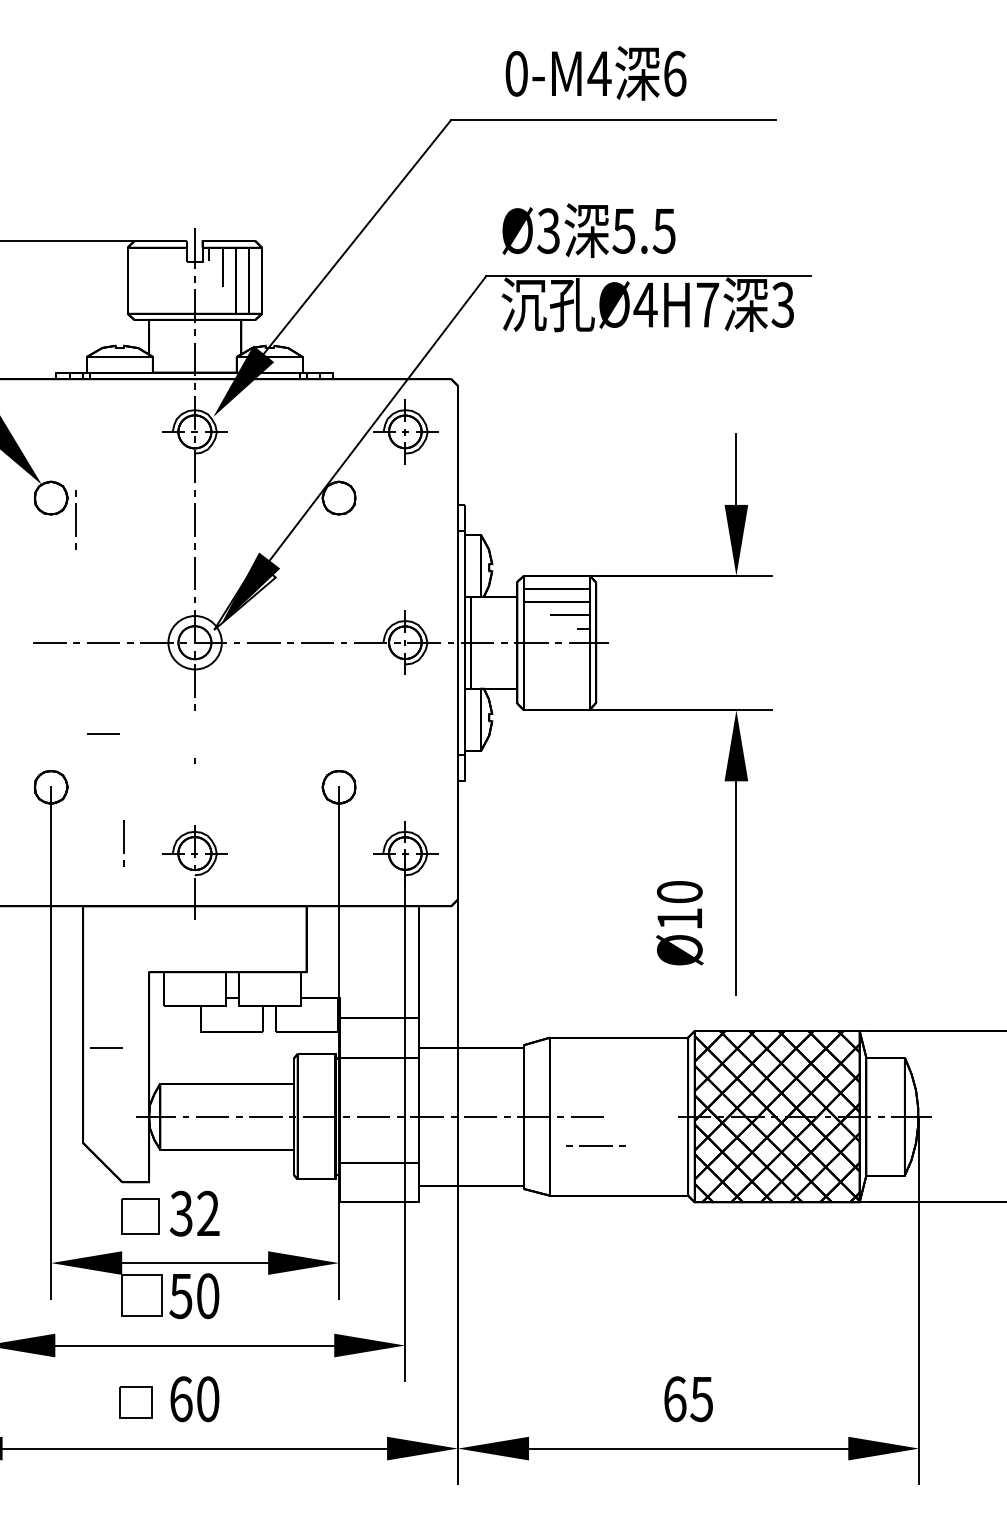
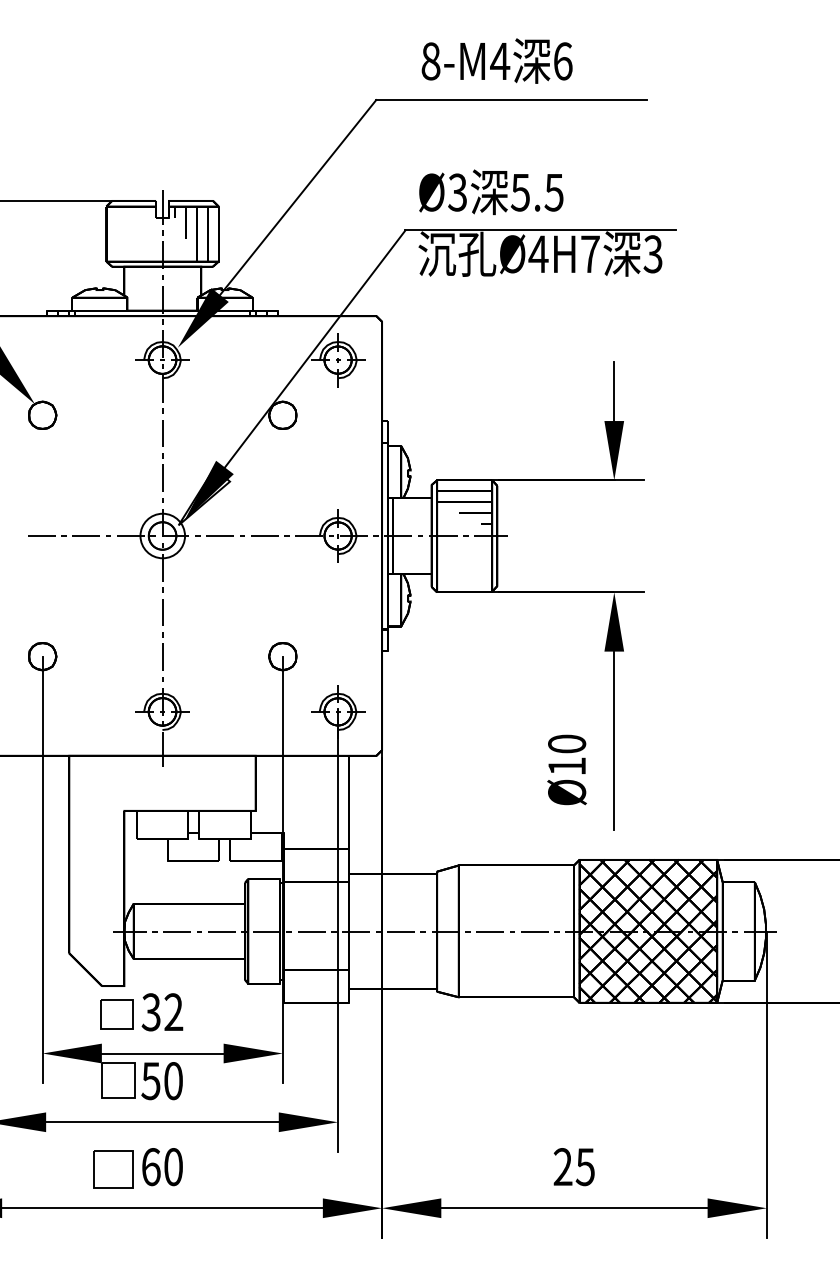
text: (516, 73) -> (430, 61), 0-M4 -> 8-M4
line: (75, 519) -> (62, 433), removed
line: (103, 733) -> (86, 611), removed
line: (194, 734) -> (162, 612), added
line: (123, 843) -> (162, 662), moved
line: (106, 1047) -> (88, 873), removed
line: (595, 1145) -> (534, 931), moved
text: (675, 1399) -> (563, 1167), 65 -> 25
part: (135, 1401) -> (113, 1168), size x1.43

